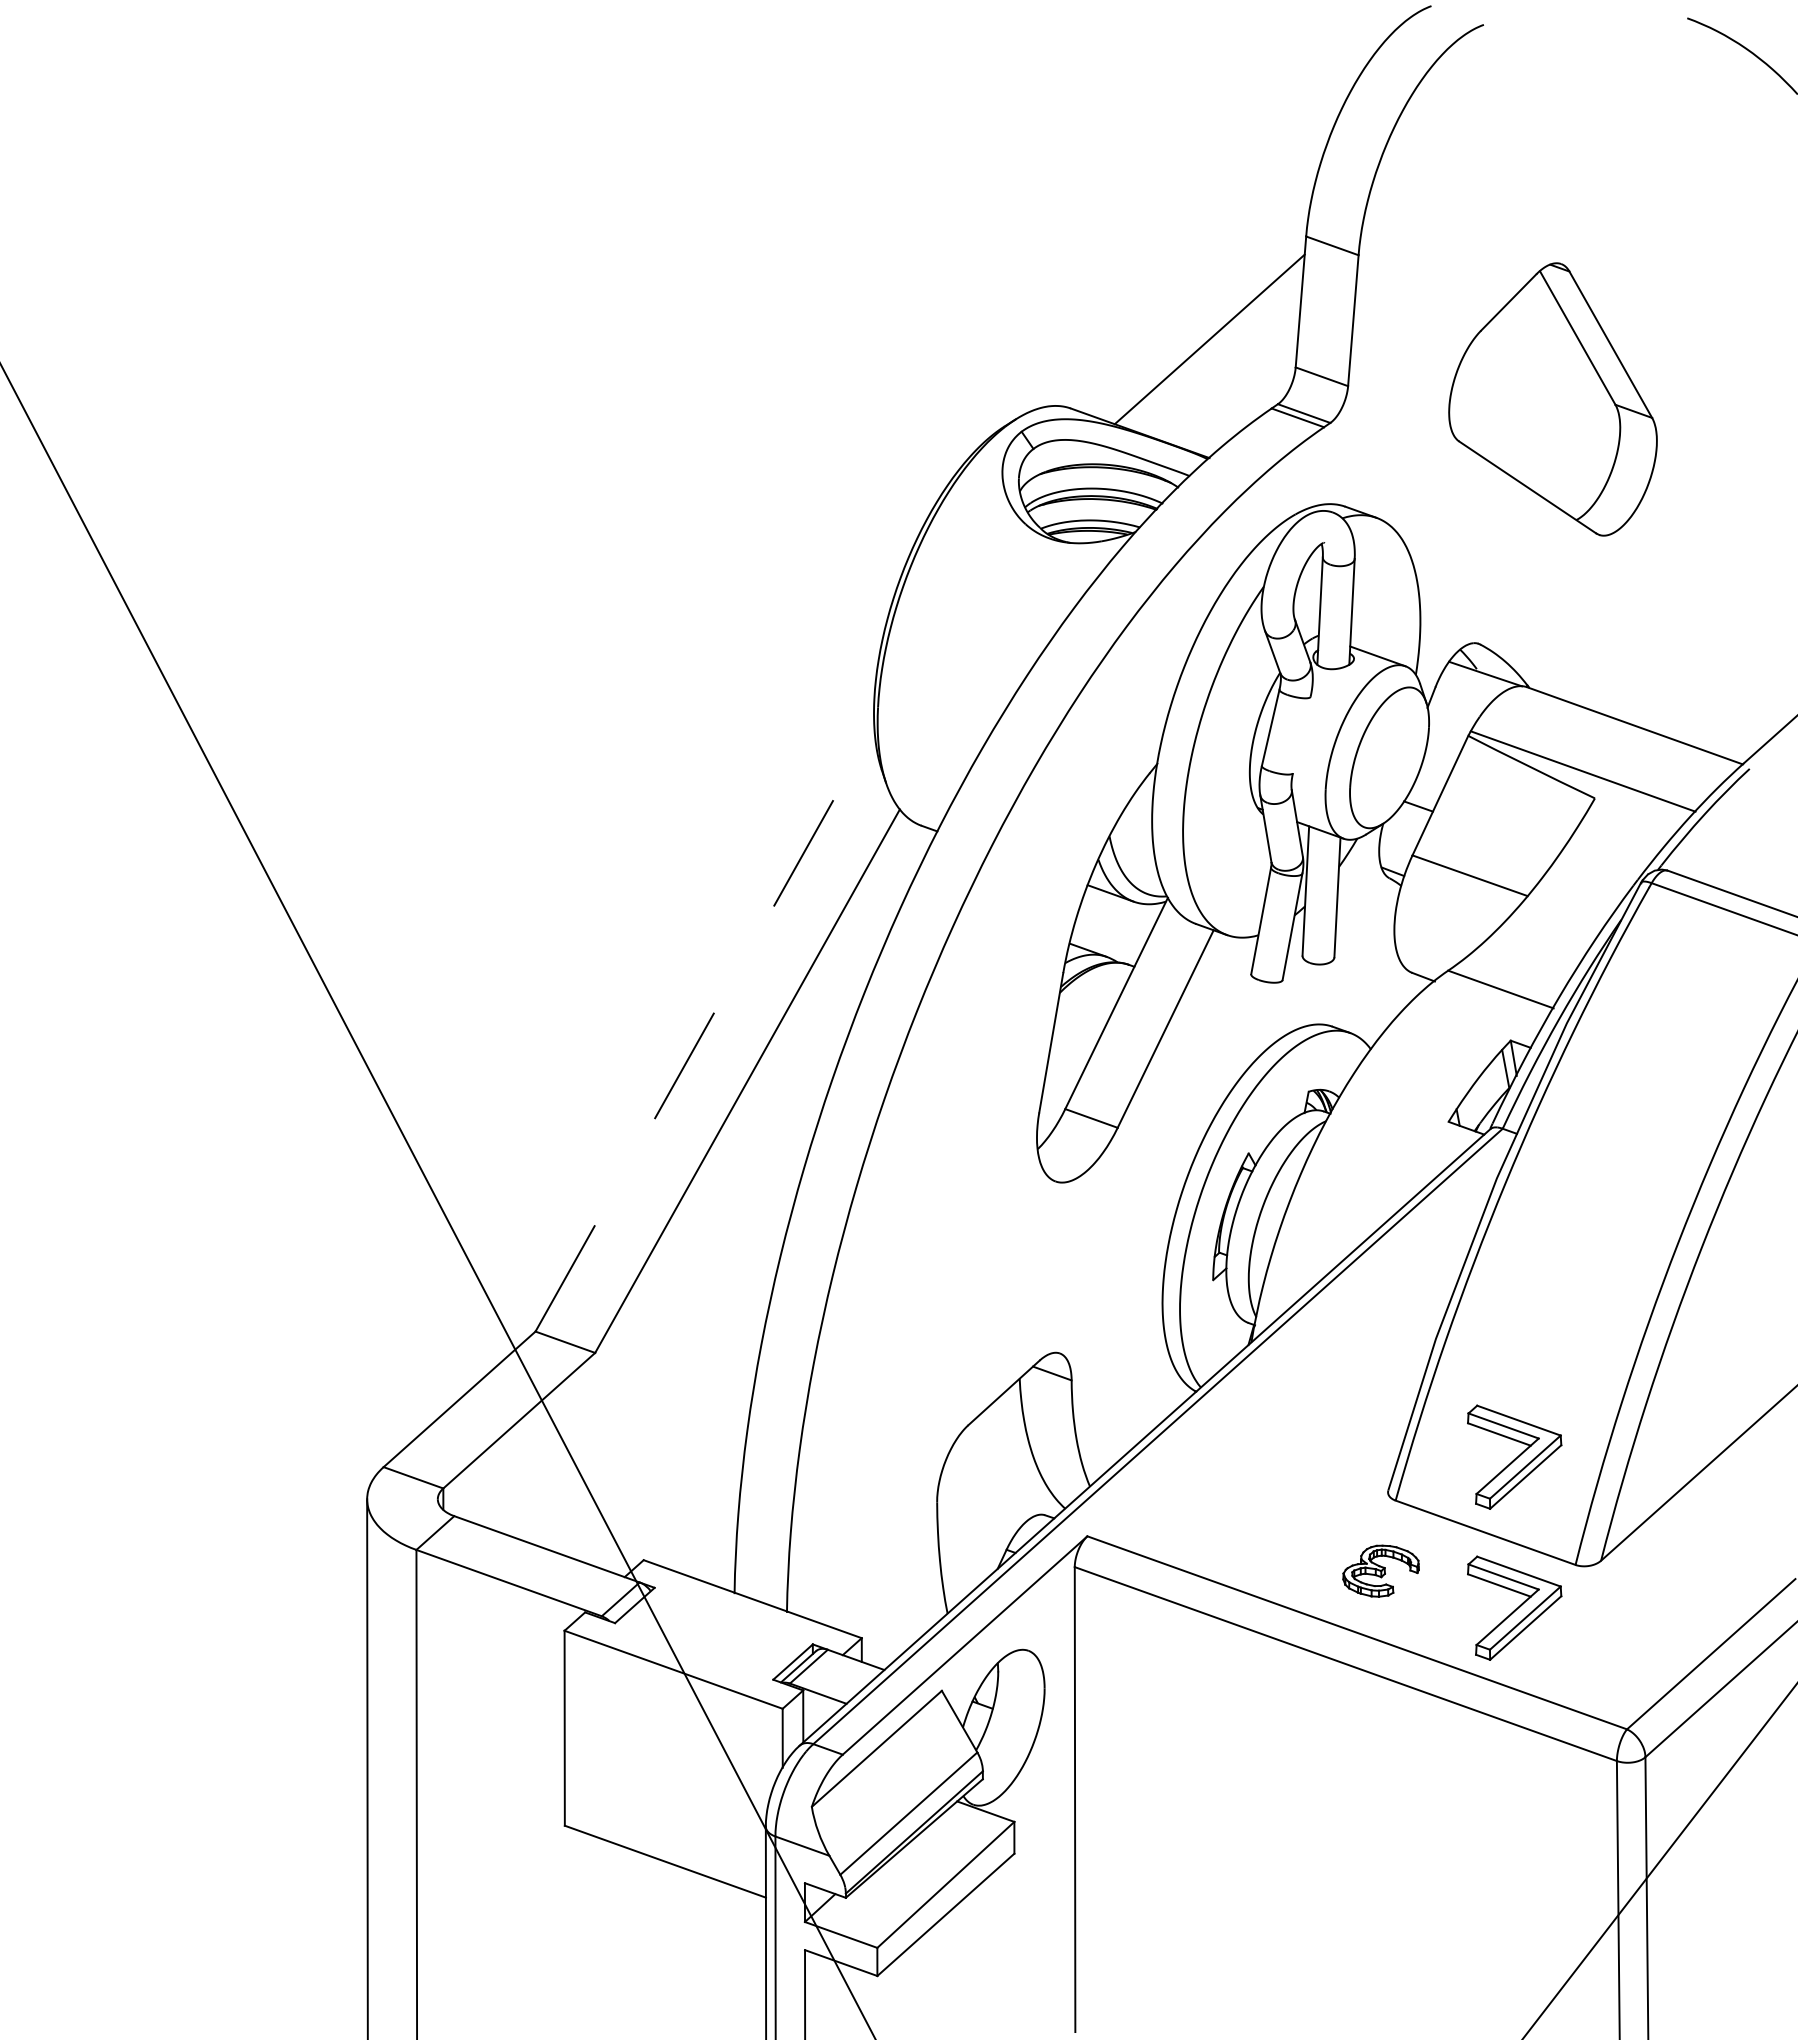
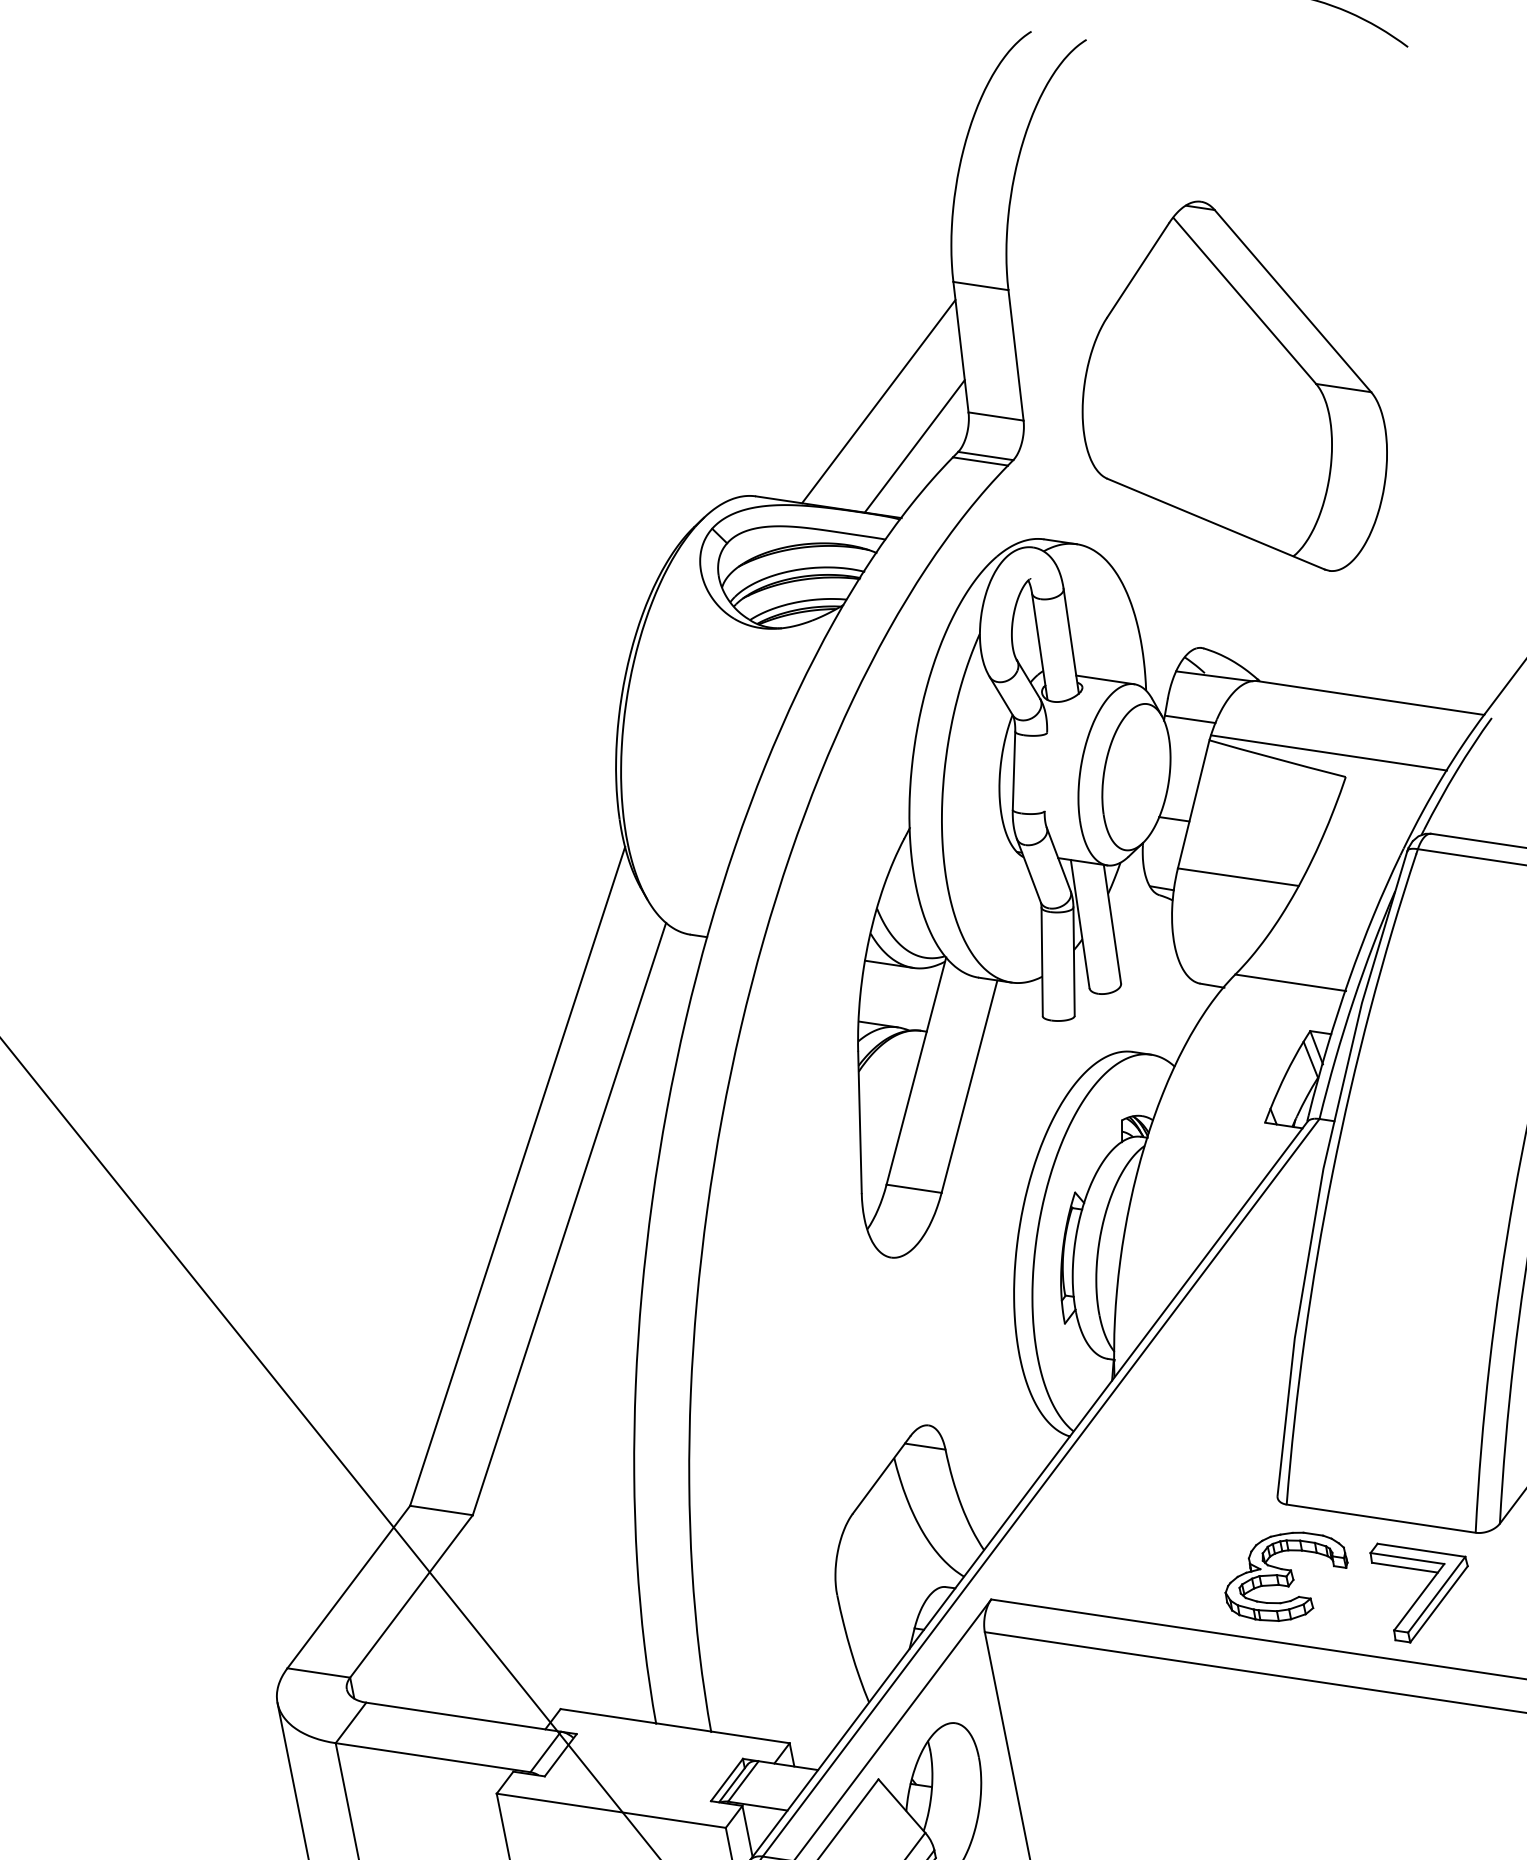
line: (1236, 390) -> (914, 446), added
part: (1552, 399) -> (1226, 393), size x1.43
line: (1453, 711) -> (1190, 719), added
line: (705, 1029) -> (518, 1176), dashed -> solid
part: (1514, 1456) -> (1394, 1438), removed
part: (1380, 1570) -> (1285, 1576), size x1.67

